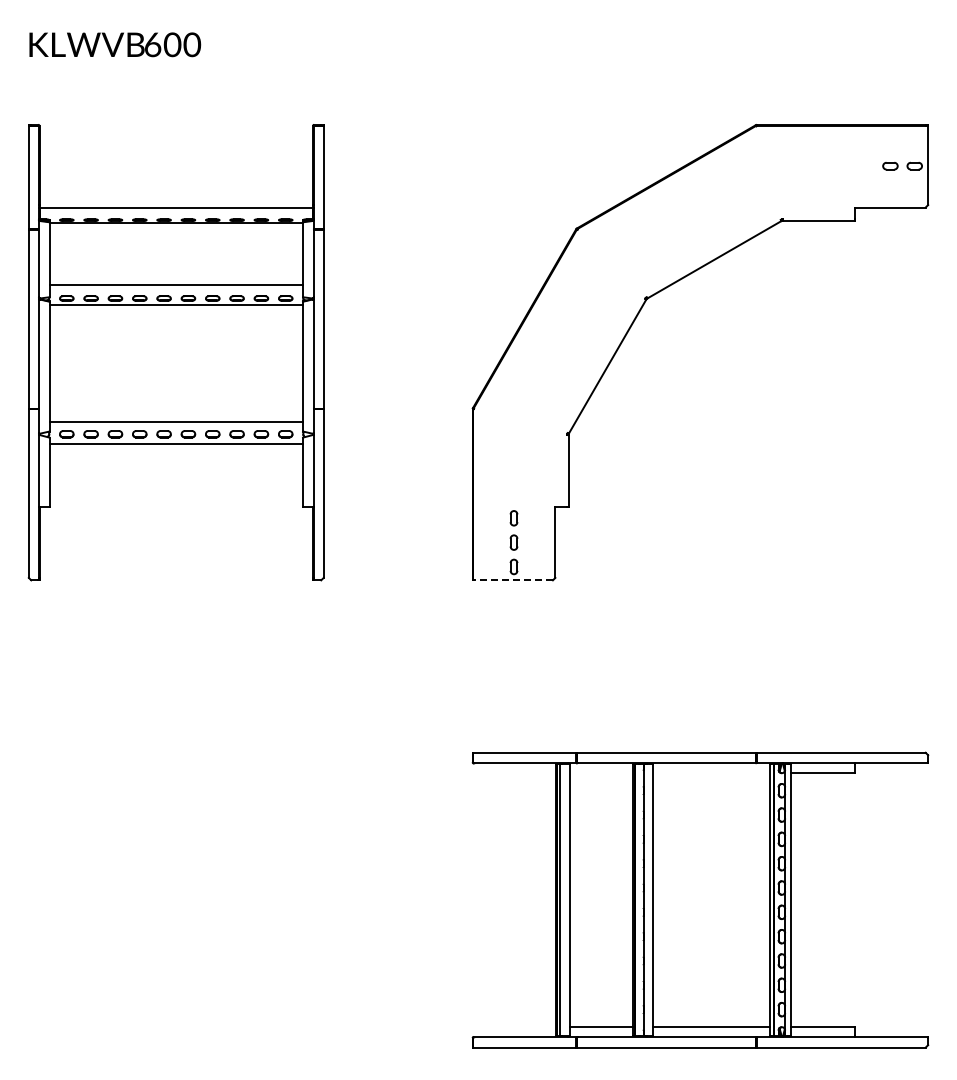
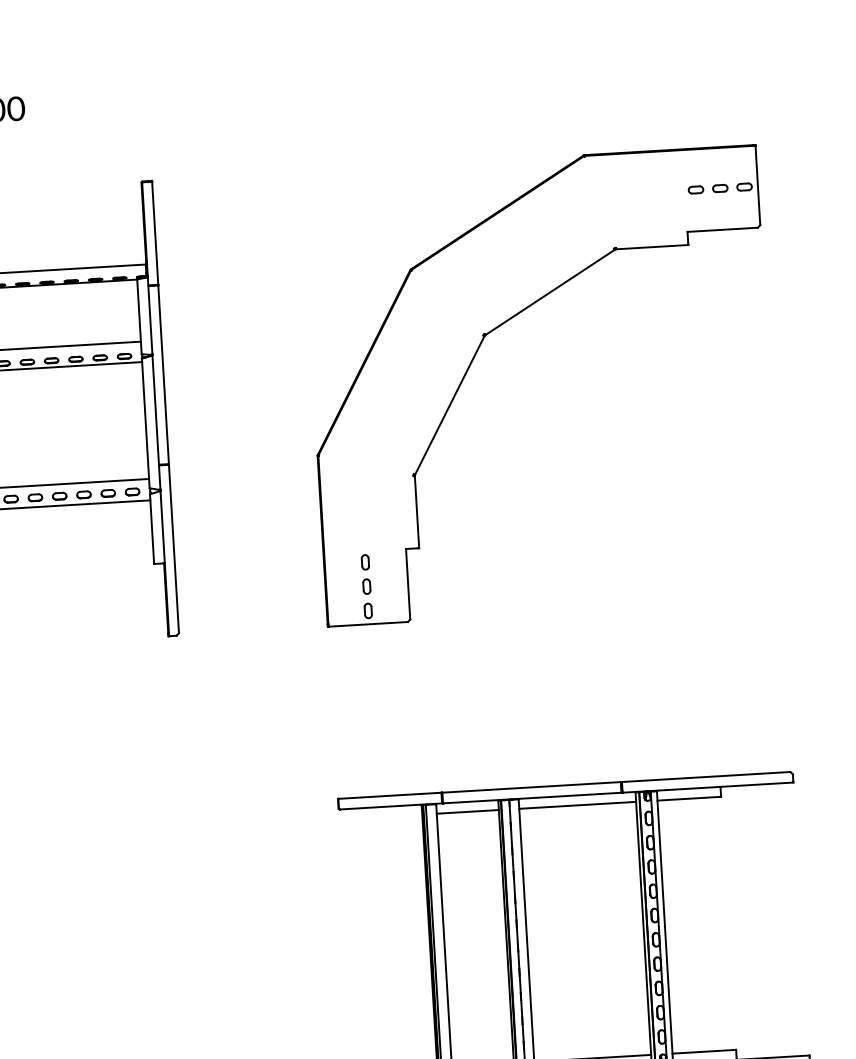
part: (866, 165) -> (696, 189), added
line: (513, 580) -> (368, 624), dashed -> solid
line: (601, 773) -> (467, 811), added
line: (711, 773) -> (577, 805), added

